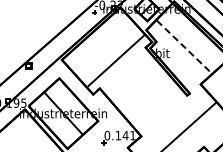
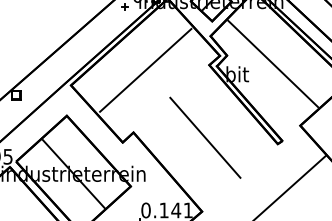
line: (184, 46) -> (273, 63), dashed -> solid
line: (115, 60) -> (144, 69), moved
line: (143, 91) -> (205, 137), added

